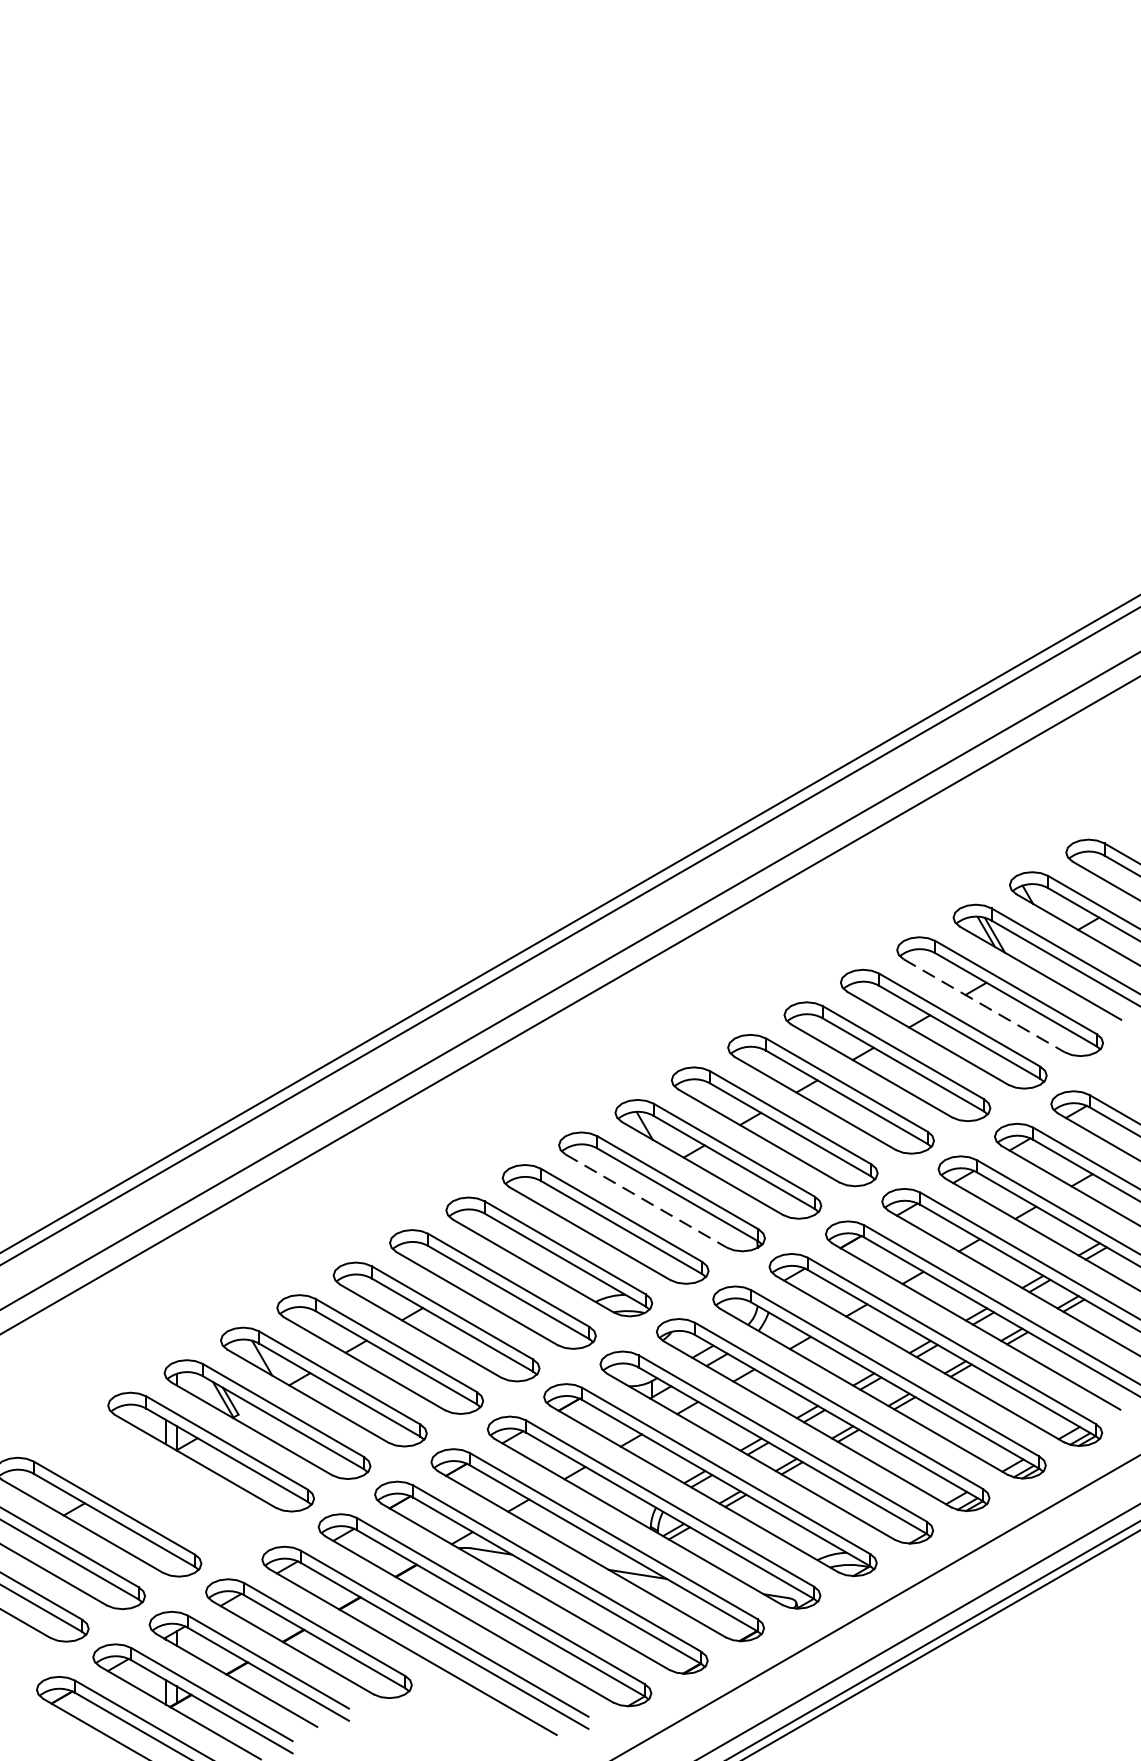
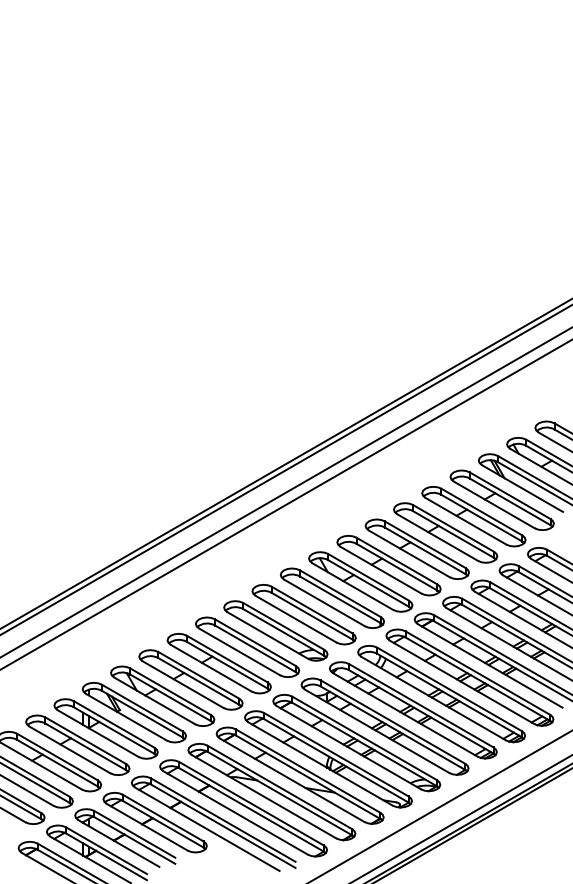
line: (984, 1004) -> (494, 504), dashed -> solid
line: (646, 1200) -> (324, 602), dashed -> solid
part: (154, 1483) -> (77, 744), added

